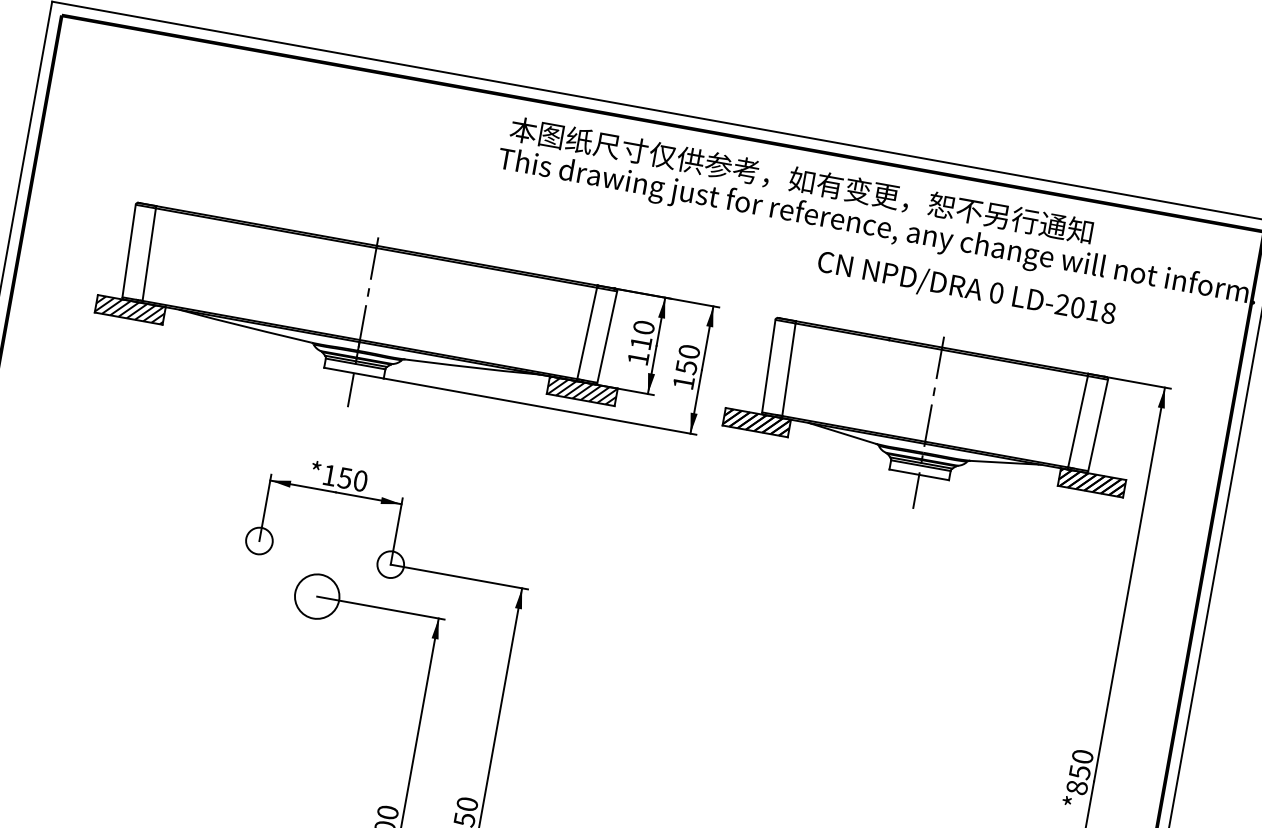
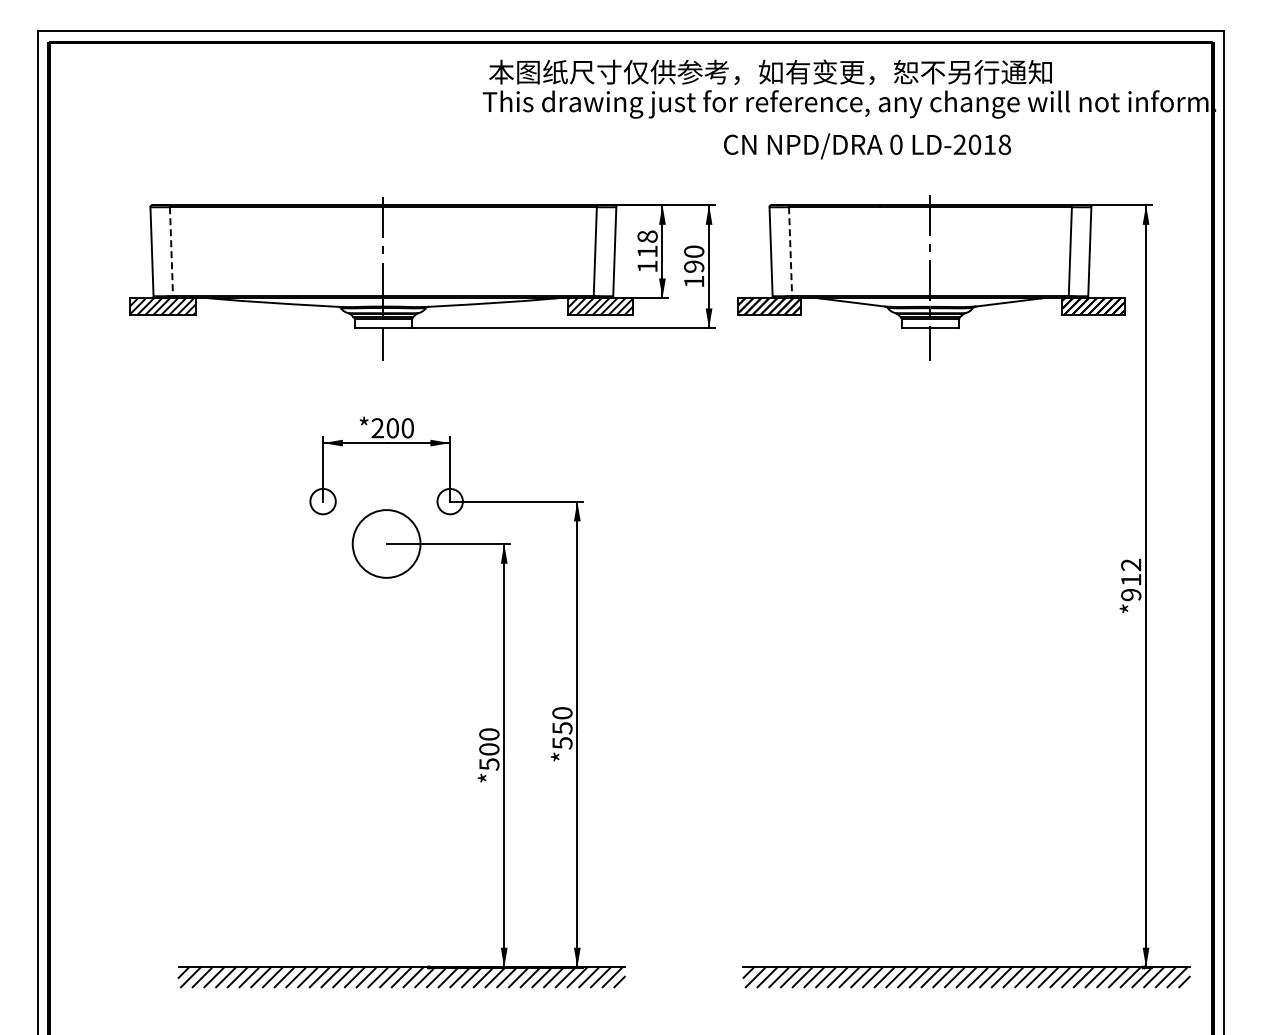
line: (149, 254) -> (171, 251), solid -> dashed
text: (966, 289) -> (867, 146), moved
text: (643, 327) -> (647, 236), 110 -> 118
text: (686, 367) -> (694, 266), 150 -> 190
line: (788, 369) -> (790, 251), solid -> dashed
text: (336, 476) -> (384, 428), *150 -> *200
circle: (317, 596) -> (386, 543), size x1.6
text: (1080, 771) -> (1131, 579), *850 -> *912

